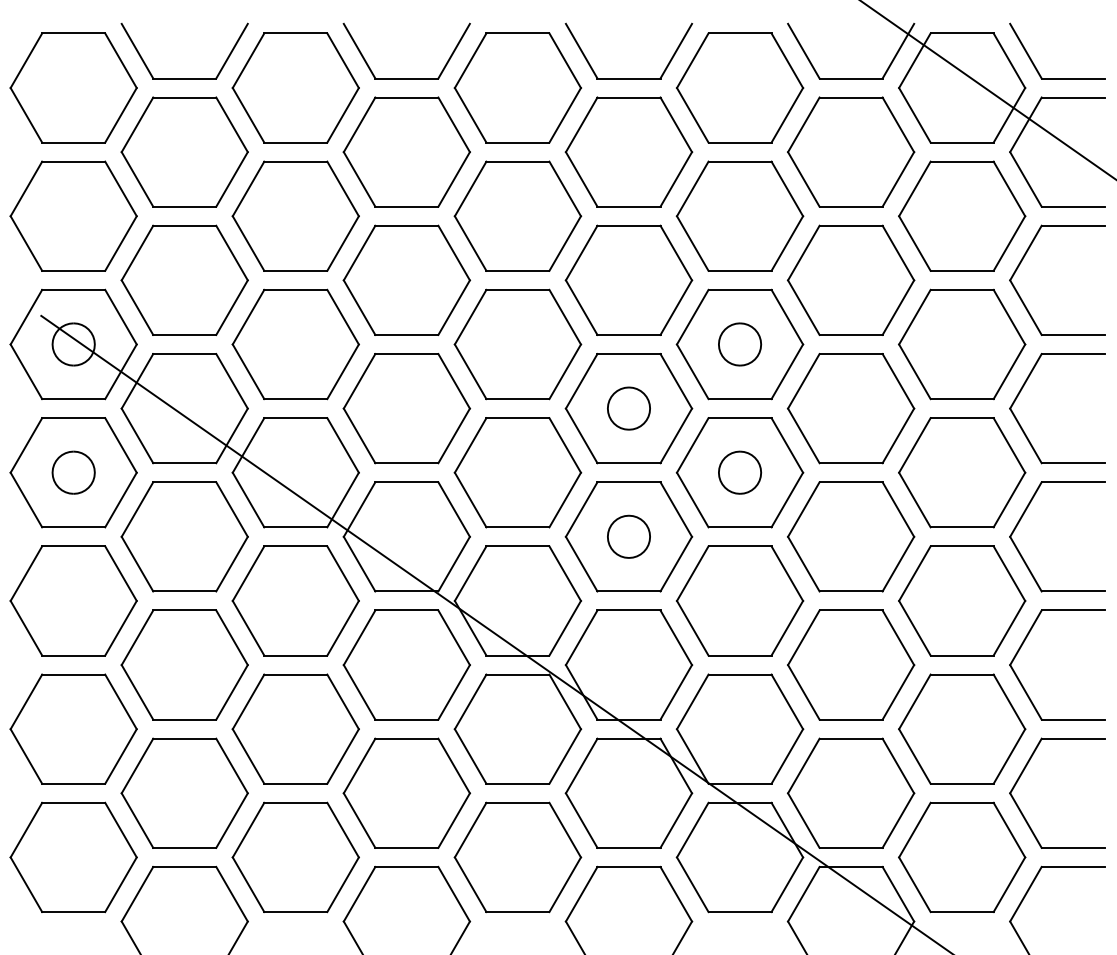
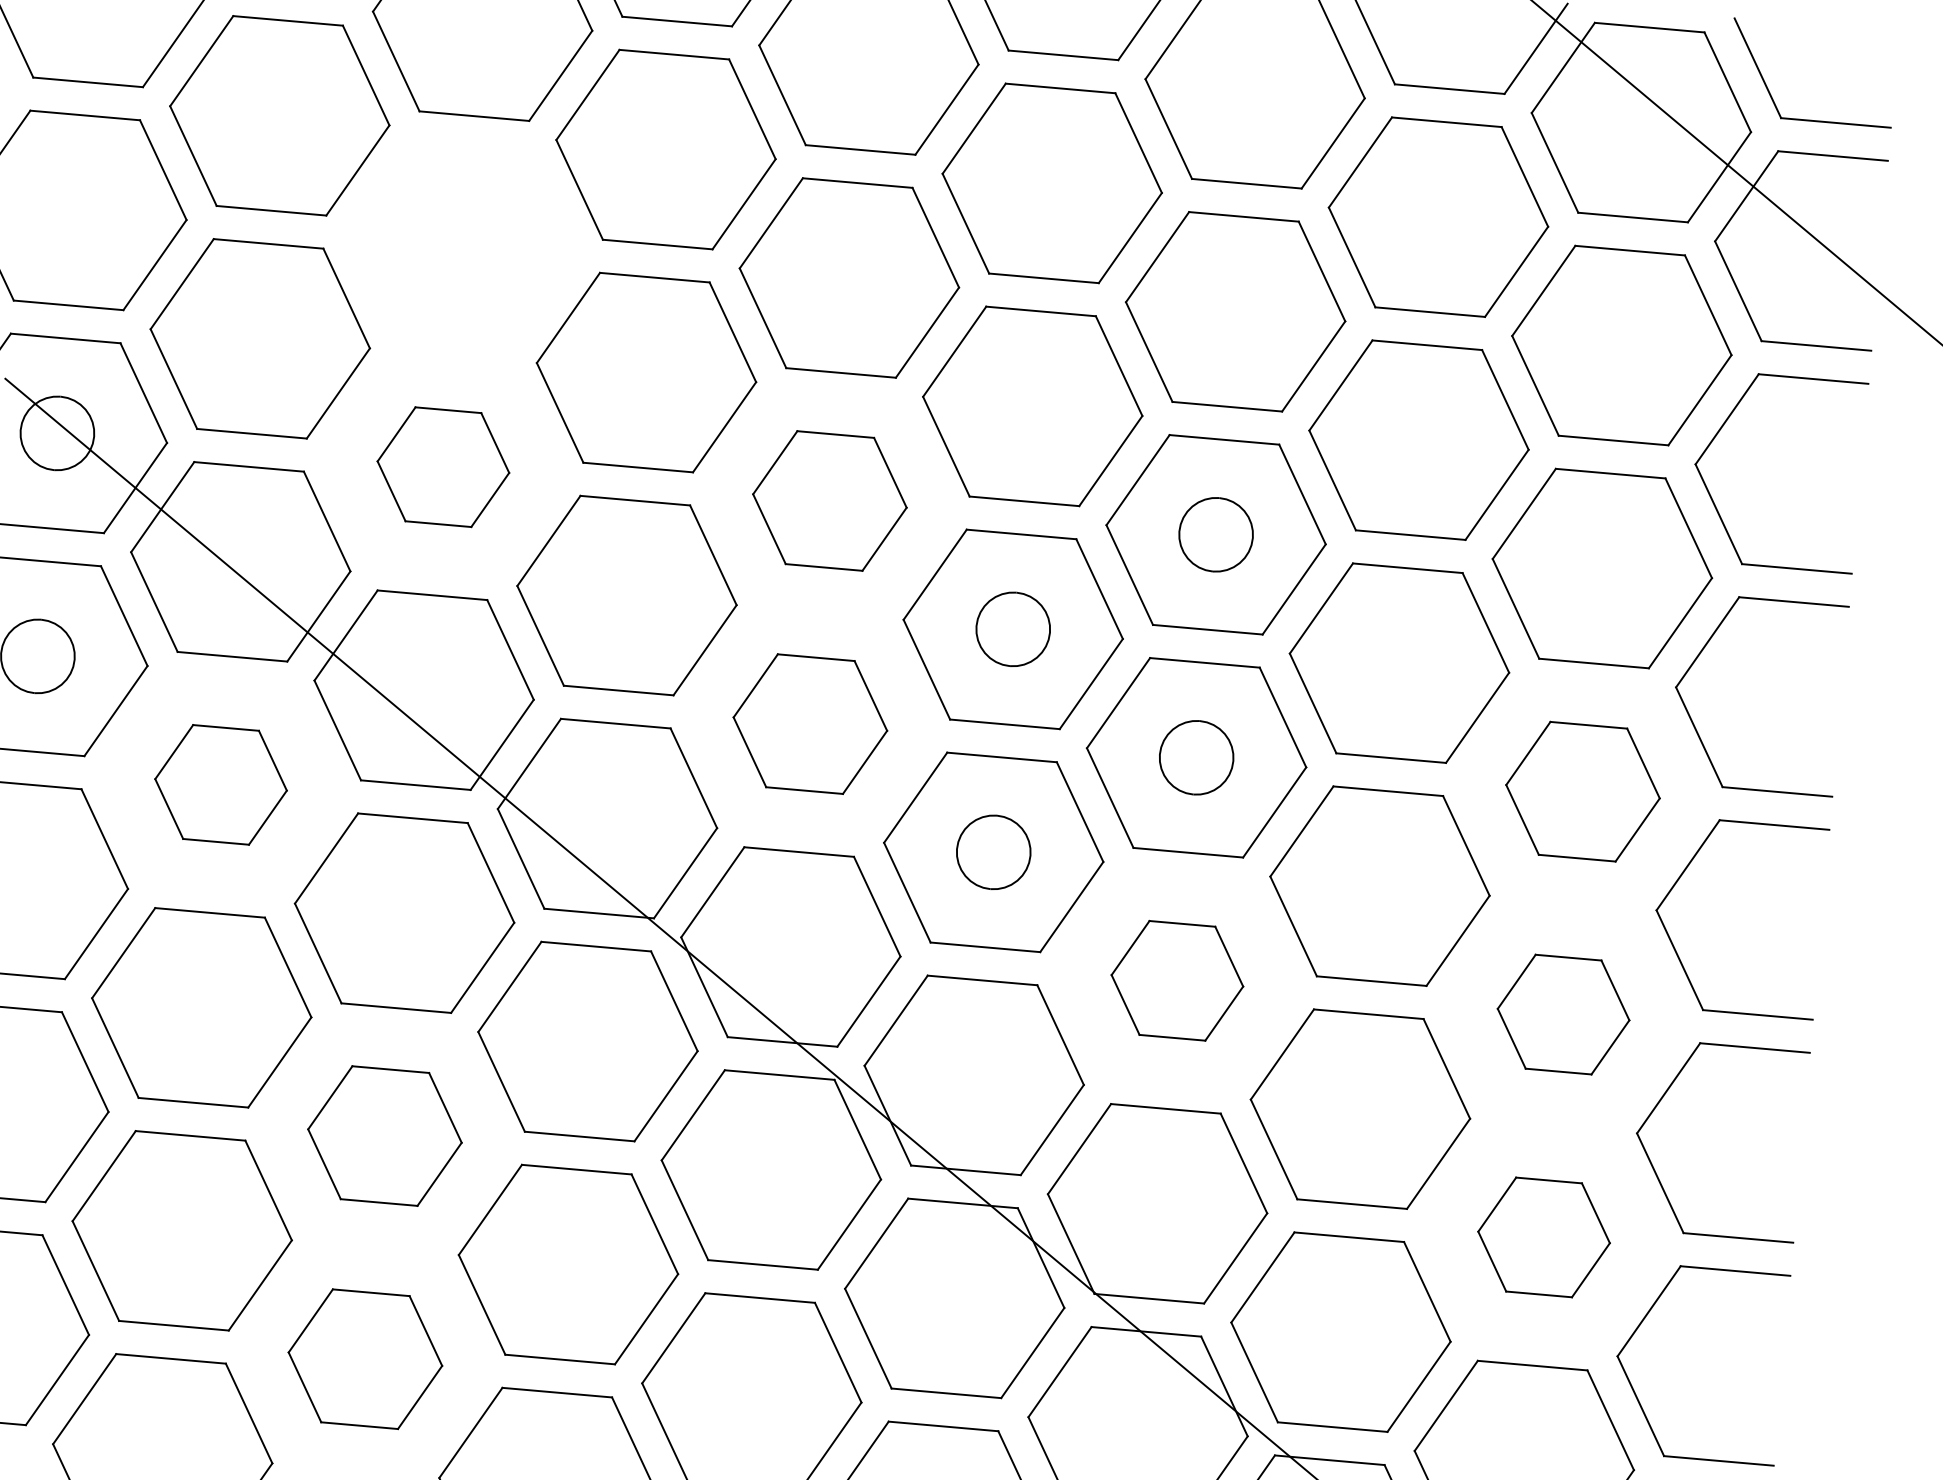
part: (295, 215) -> (462, 242), removed
part: (295, 344) -> (443, 467), size x0.6
part: (517, 344) -> (829, 500), size x0.7
part: (517, 472) -> (809, 723), size x0.7
part: (962, 472) -> (1583, 791), size x0.7
part: (184, 536) -> (220, 784), size x0.6
part: (740, 600) -> (1177, 980), size x0.6
part: (962, 600) -> (1564, 1013), size x0.6
part: (295, 728) -> (384, 1134), size x0.7
part: (962, 728) -> (1544, 1236), size x0.6
part: (295, 857) -> (365, 1359), size x0.7

